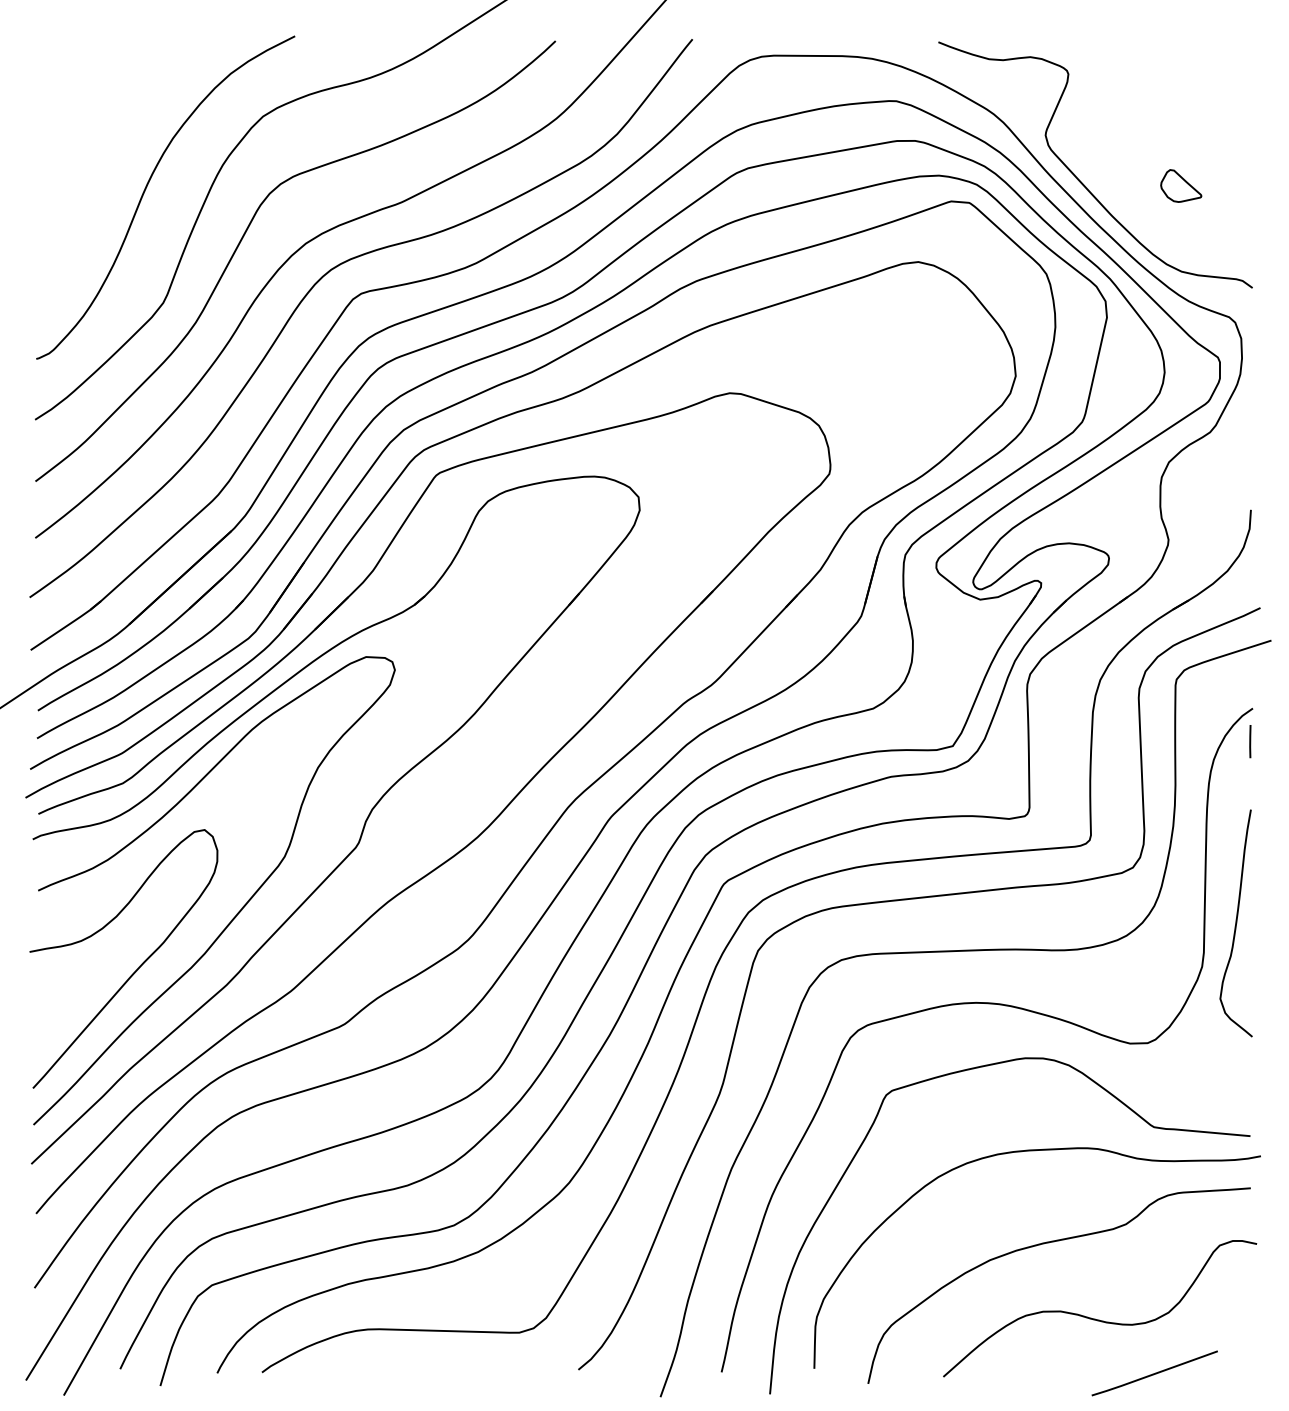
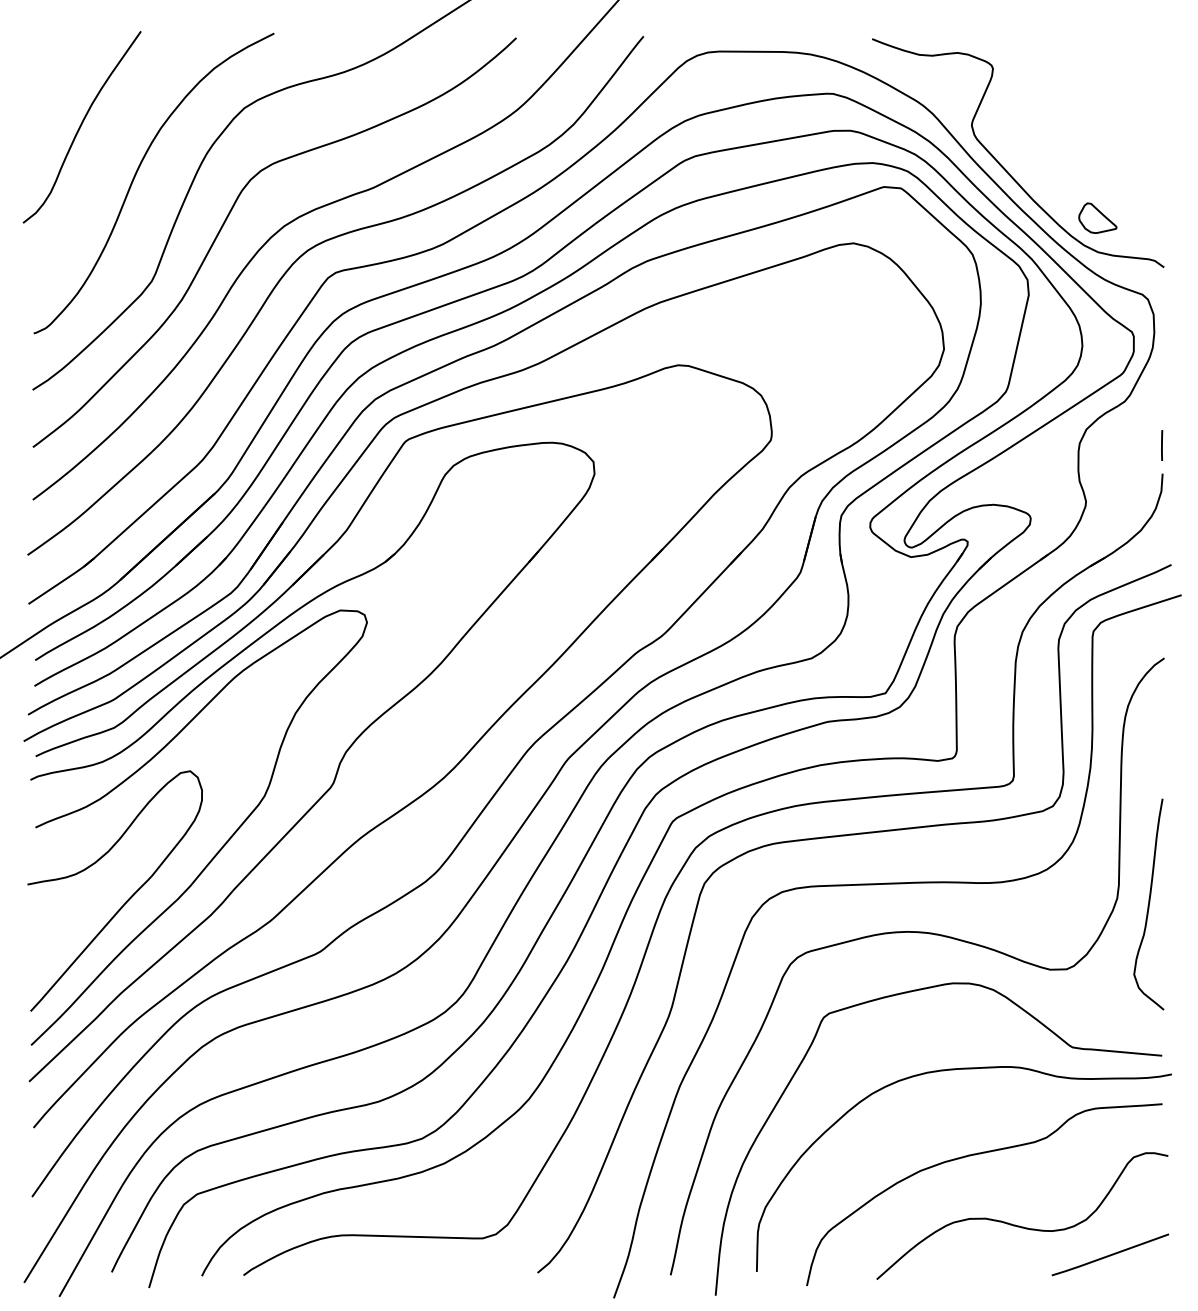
curve: (87, 136) -> (81, 126), added
part: (1181, 185) -> (1098, 217), moved
line: (1250, 741) -> (1162, 445), moved
curve: (1235, 923) -> (1148, 904), moved
line: (1154, 1373) -> (1110, 1254), moved

